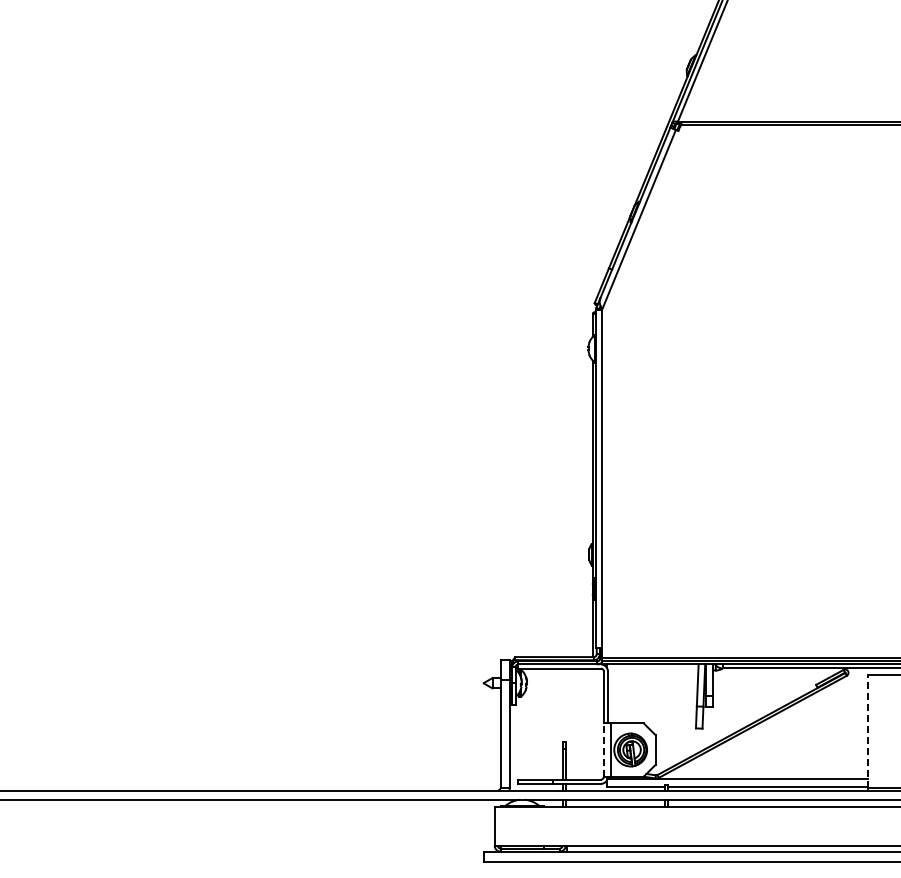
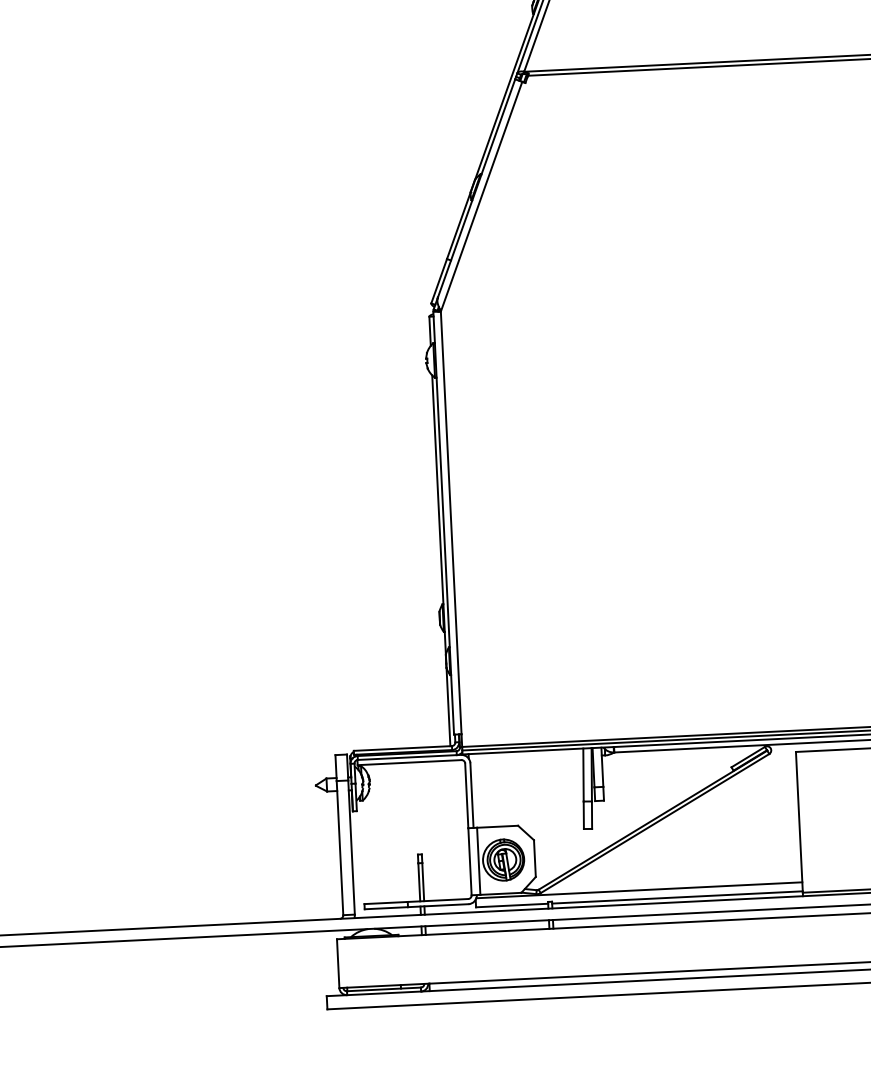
line: (868, 730) -> (799, 821), dashed -> solid
line: (603, 750) -> (469, 862), dashed -> solid

